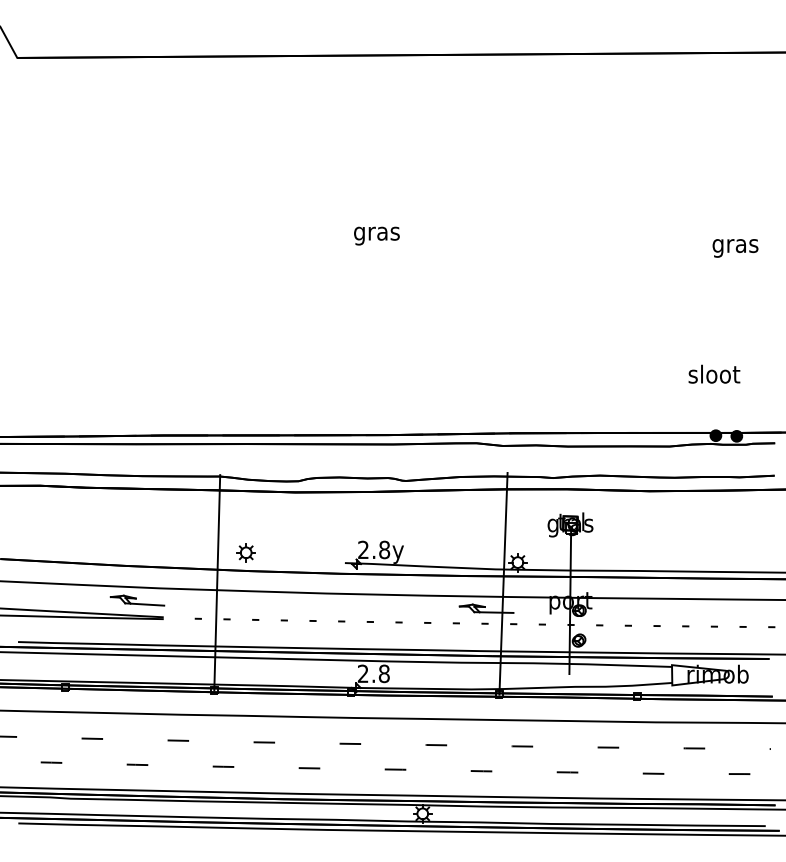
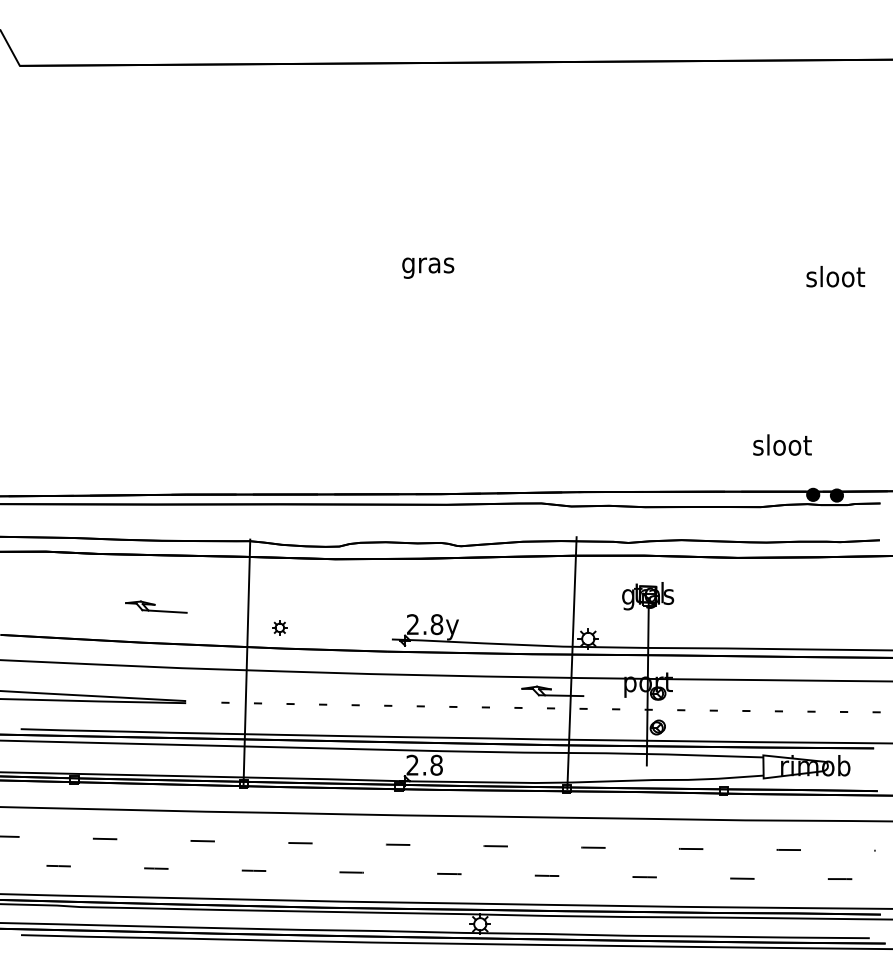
text: (735, 246) -> (835, 279), gras -> sloot
text: (714, 373) -> (782, 444), moved
part: (245, 552) -> (279, 627), size x0.7
part: (137, 600) -> (156, 606), moved

